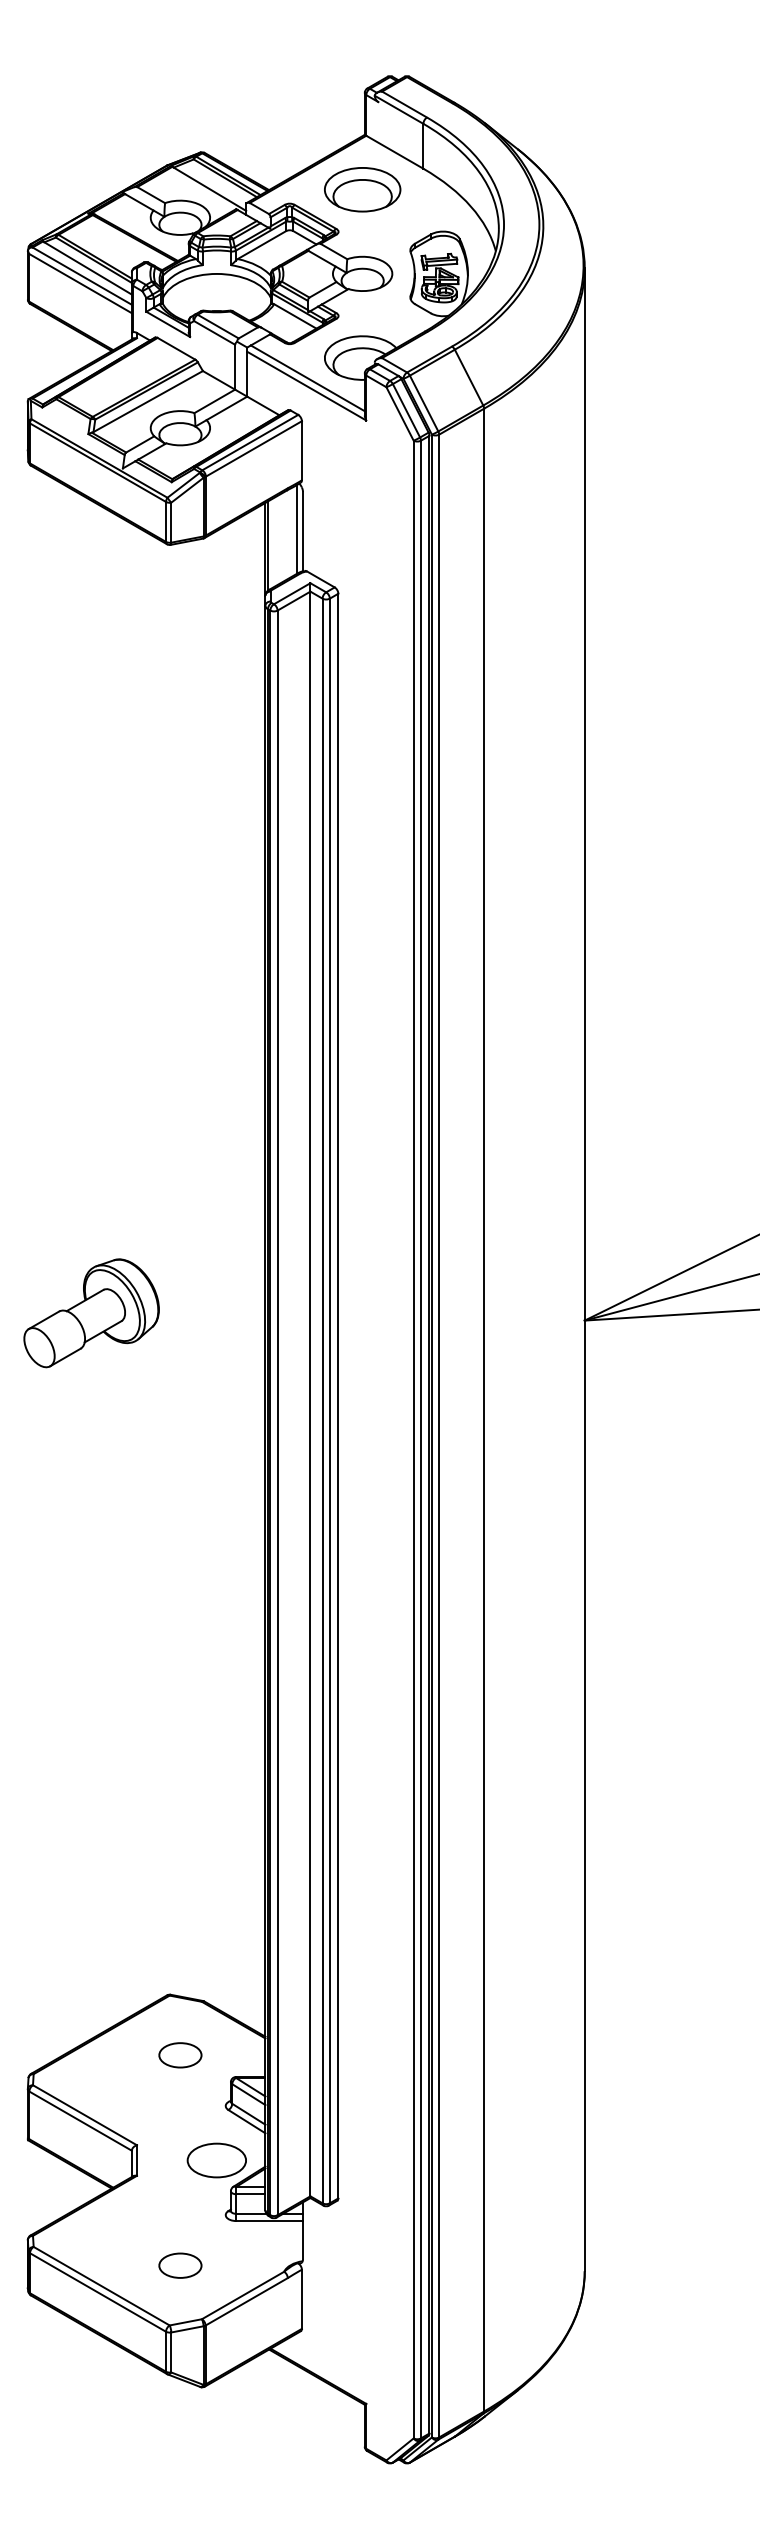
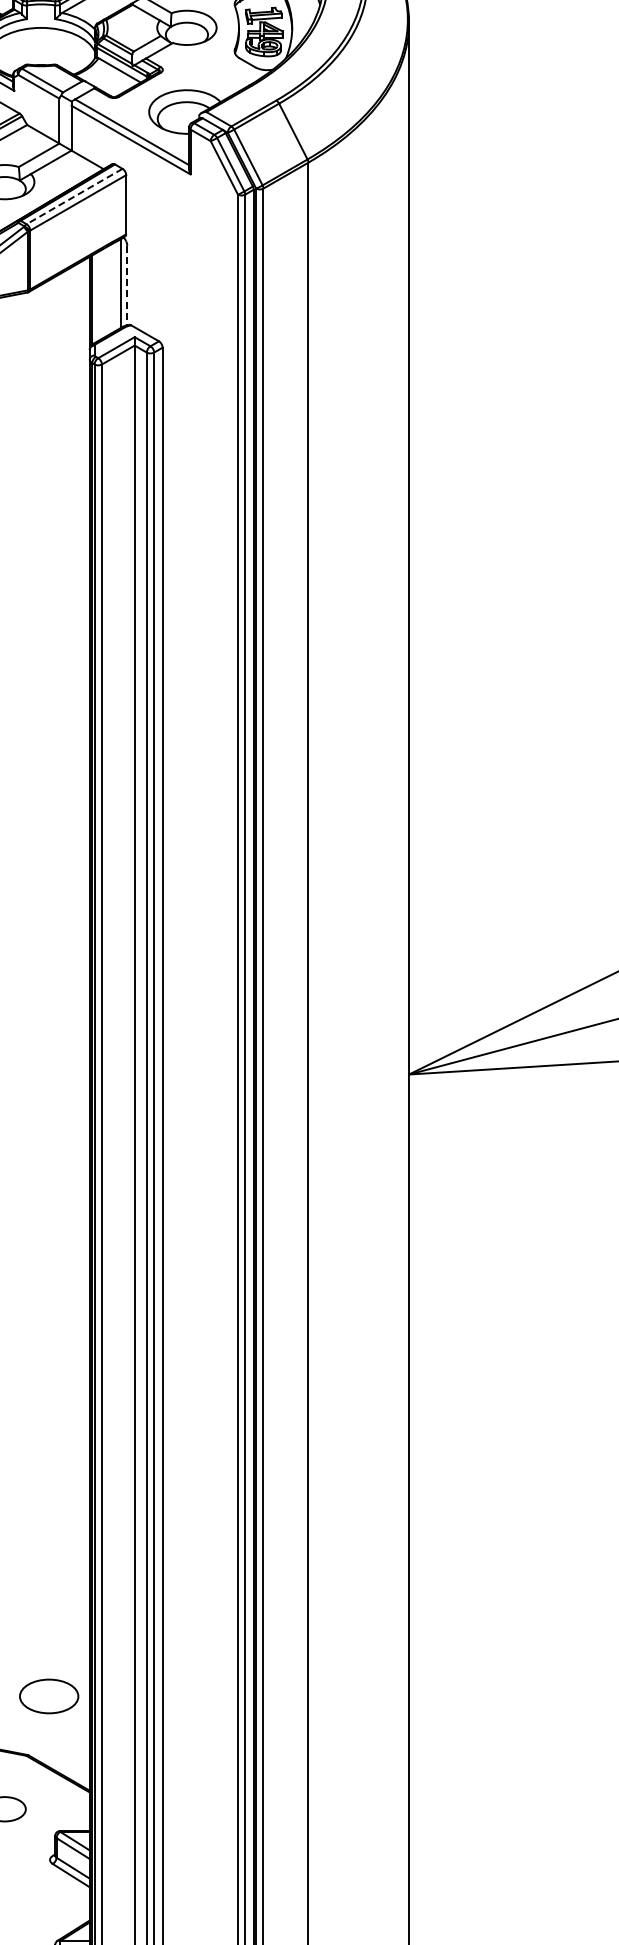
line: (249, 442) -> (73, 196), solid -> dashed
line: (303, 531) -> (127, 285), solid -> dashed
part: (216, 2160) -> (48, 1696), moved

